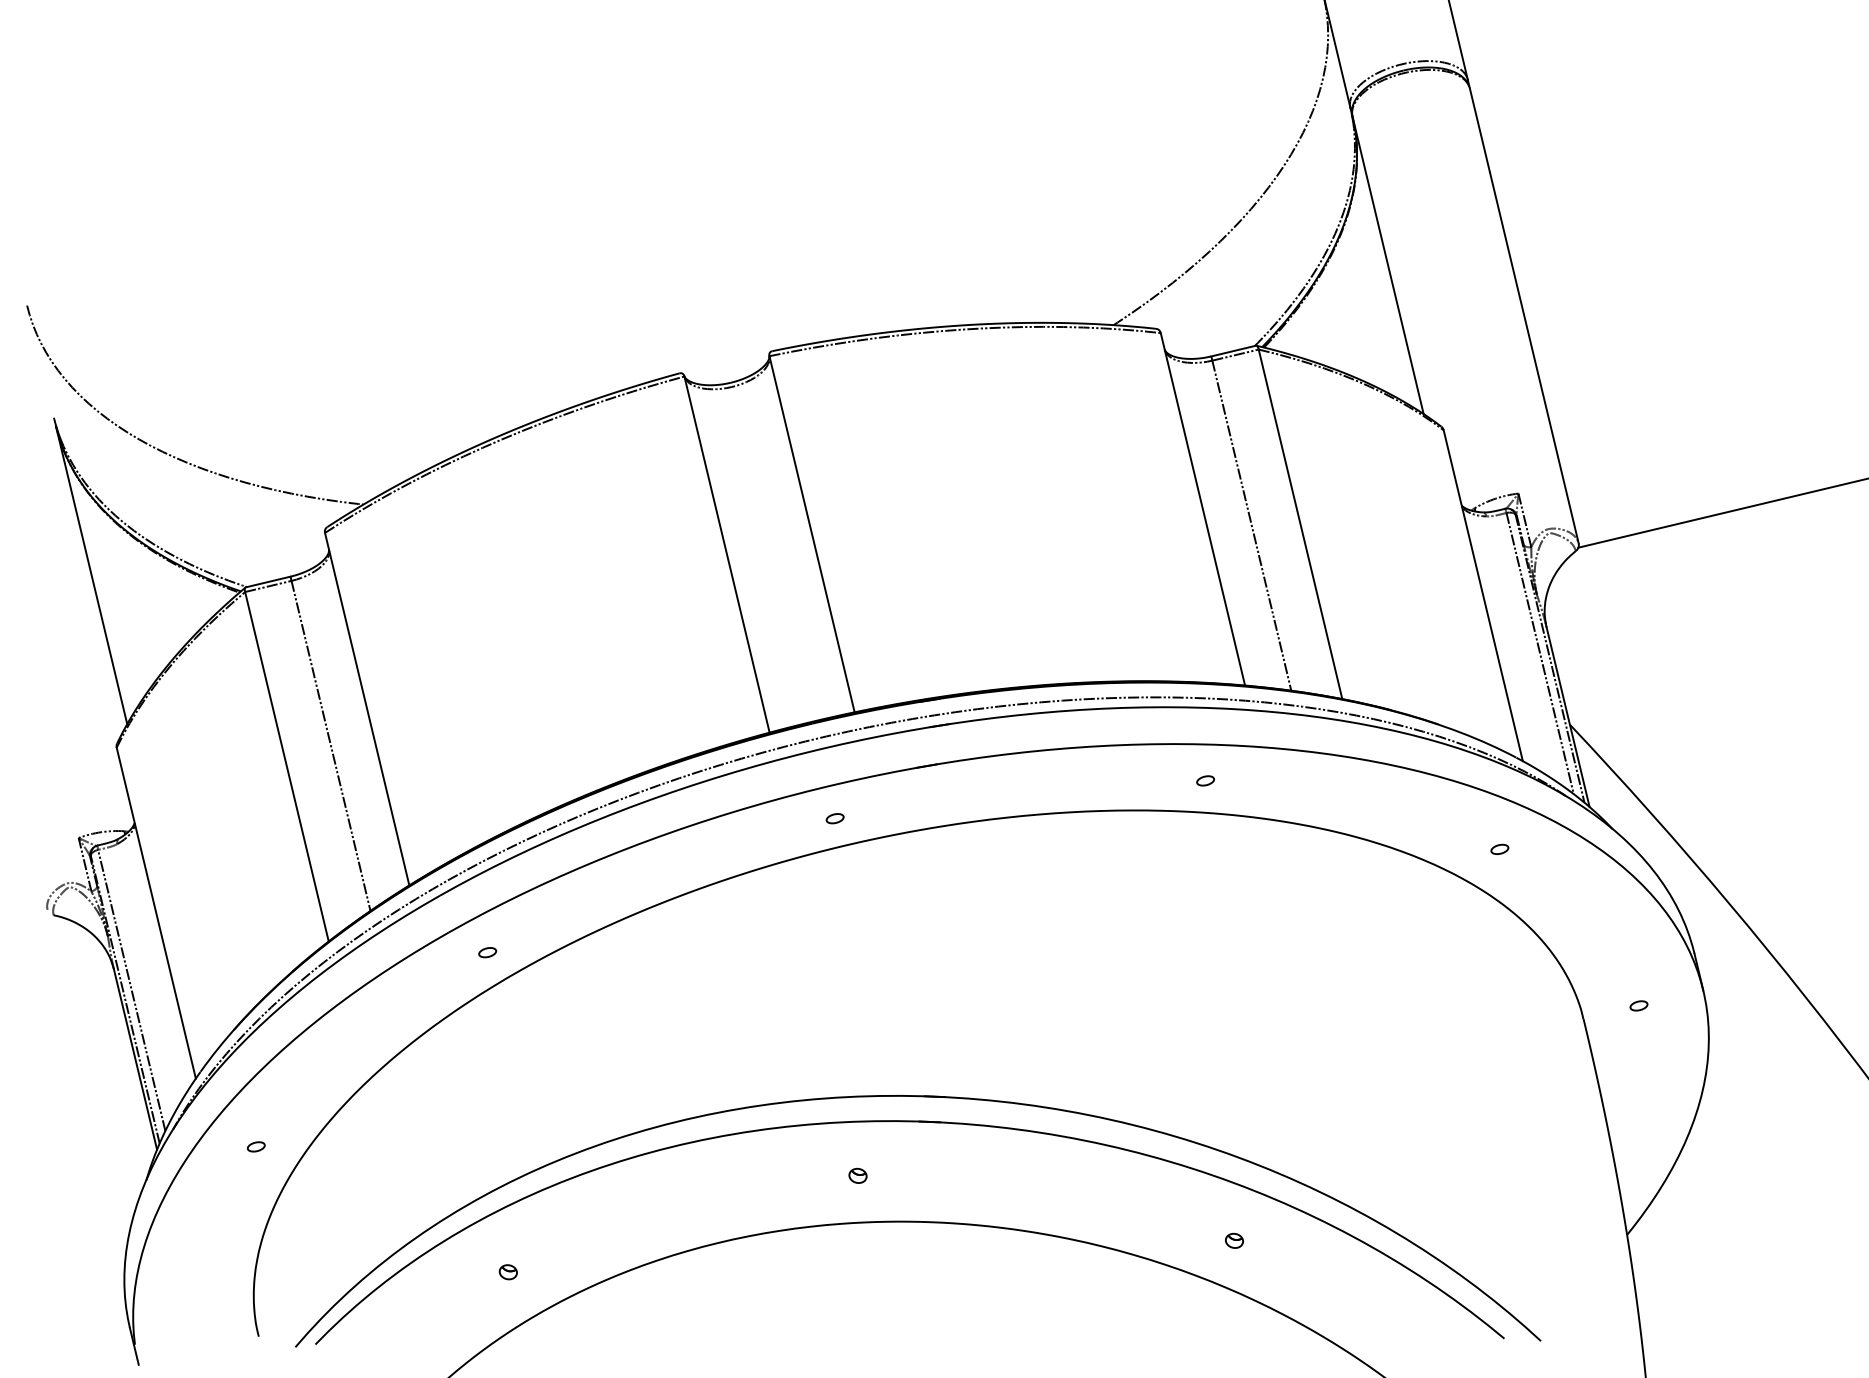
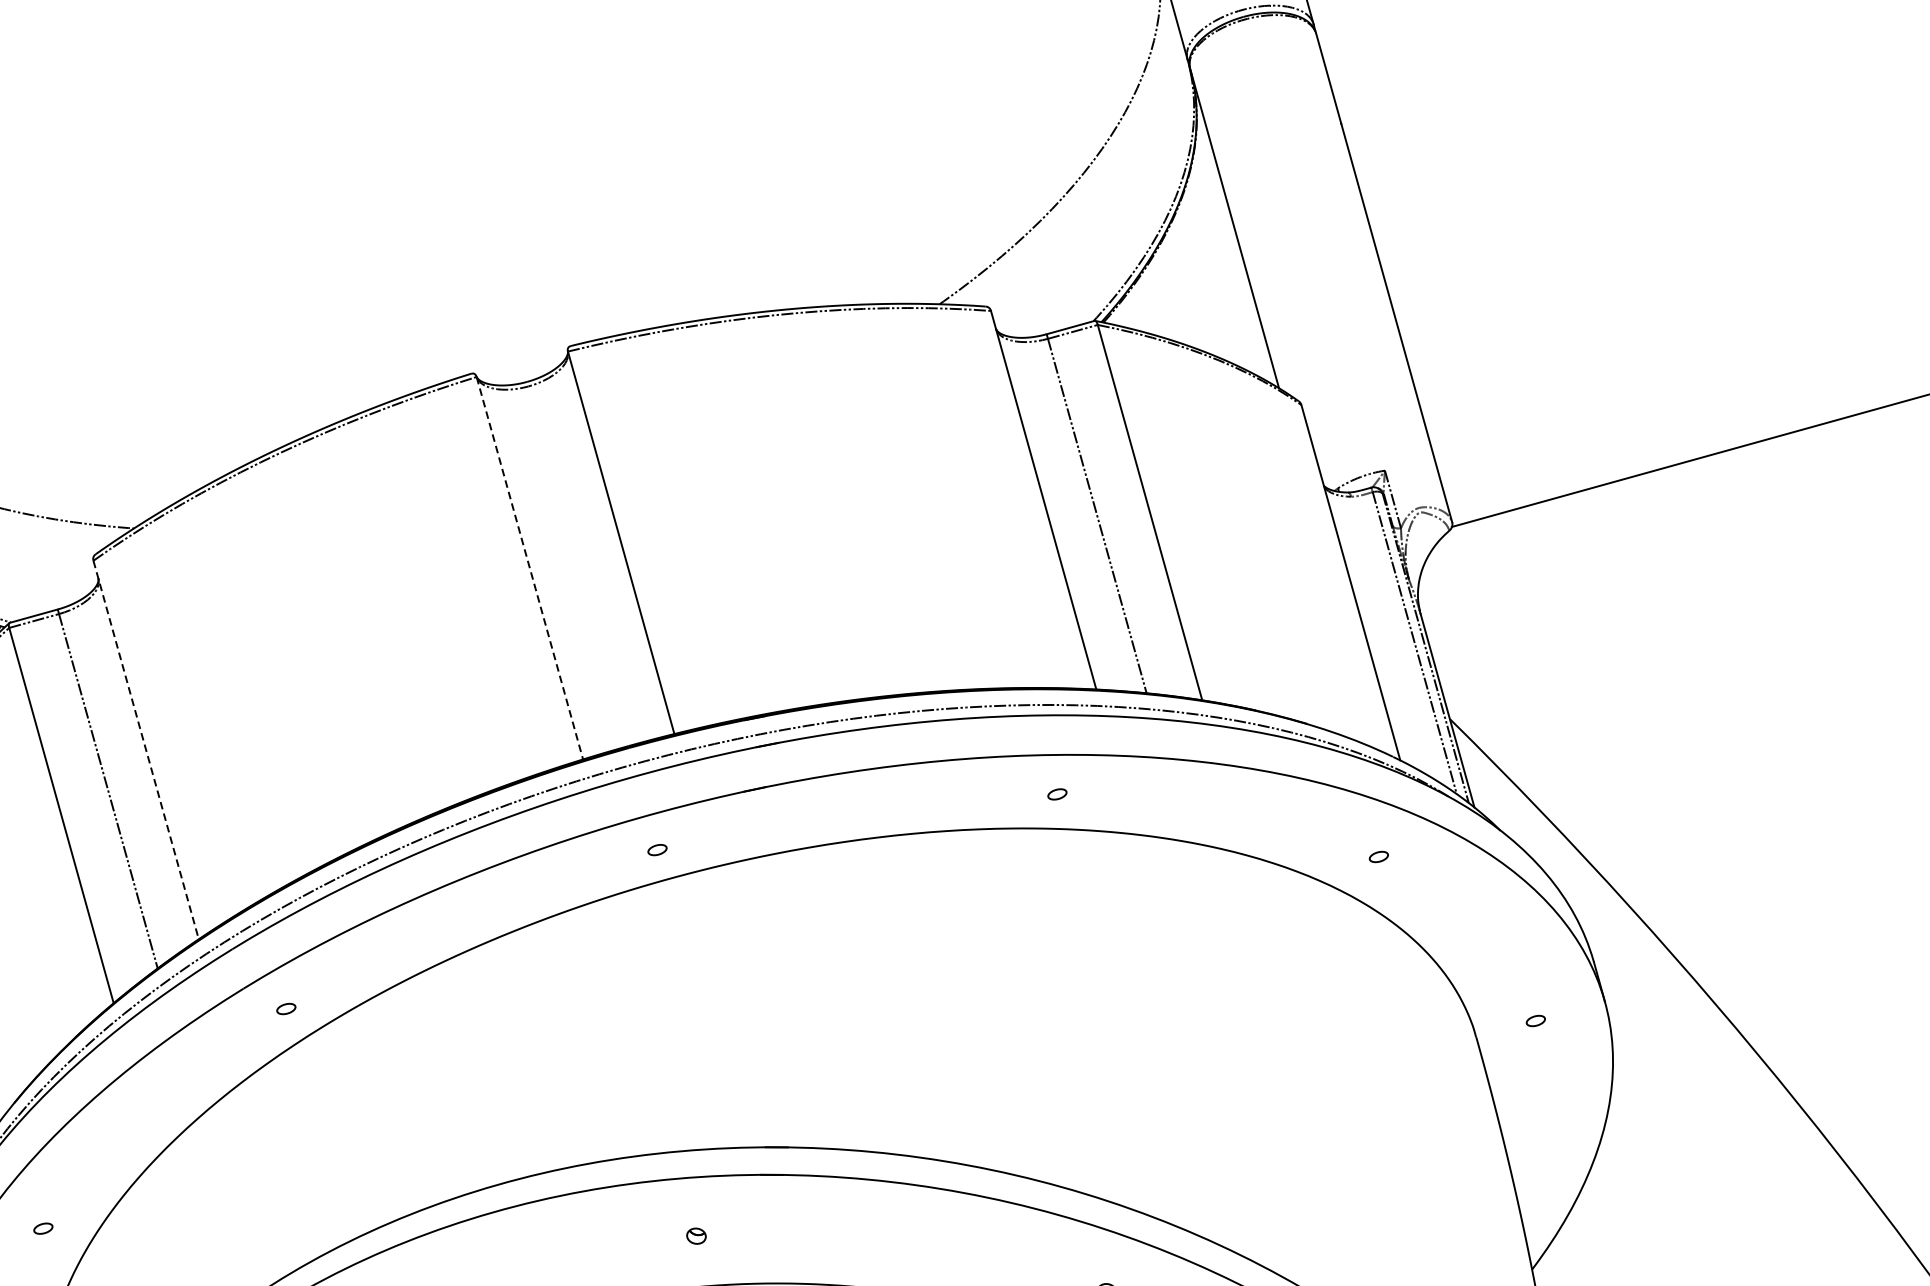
line: (727, 555) -> (530, 569), solid -> dashed
line: (367, 709) -> (146, 750), solid -> dashed

